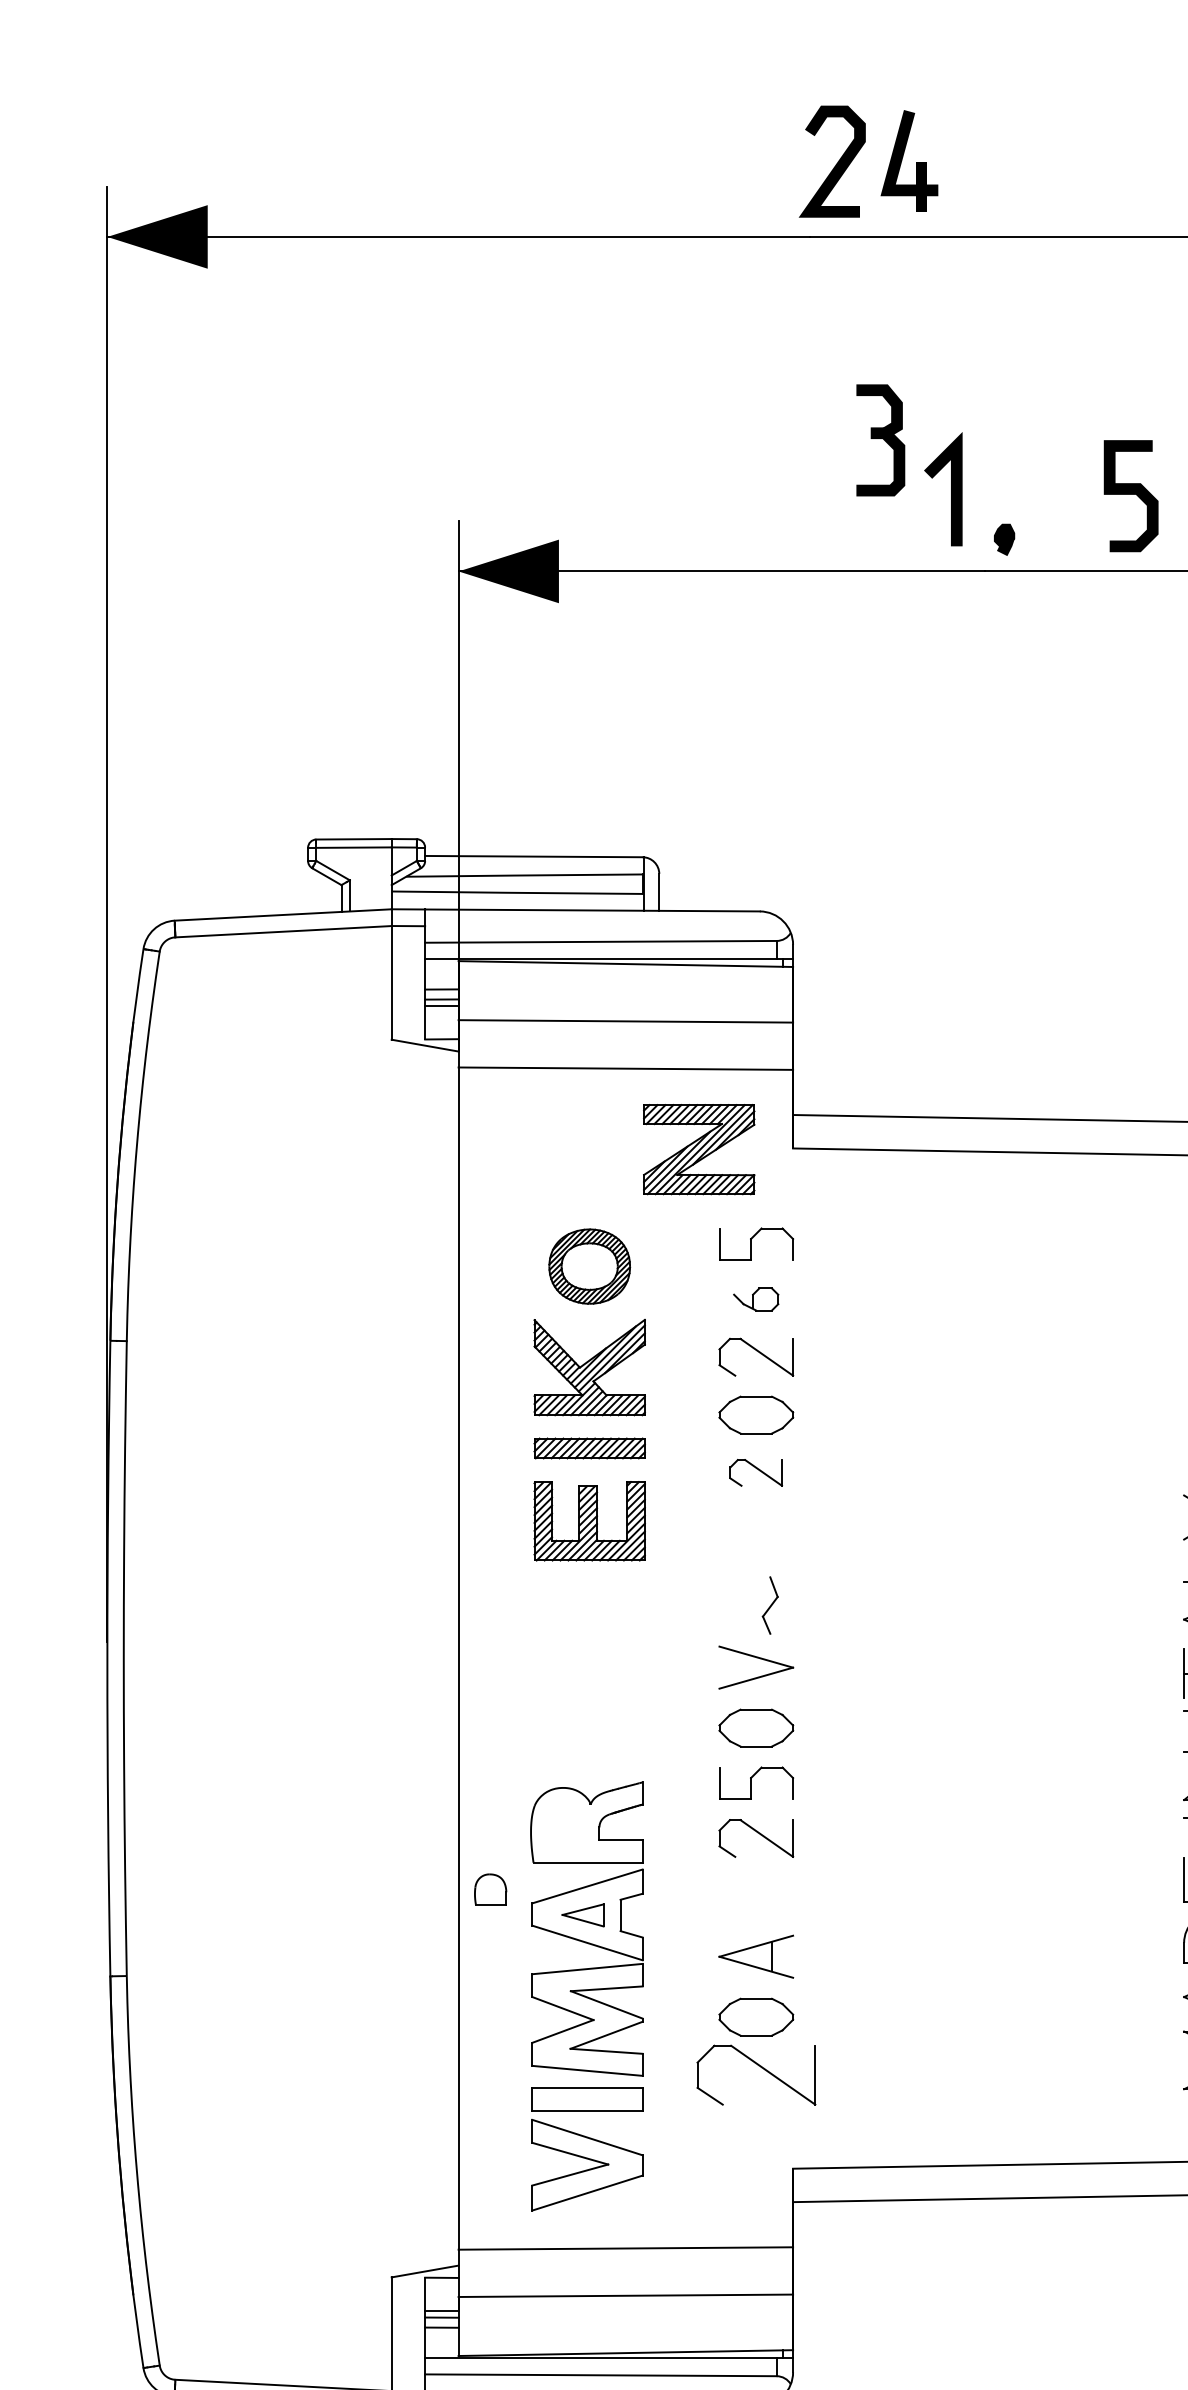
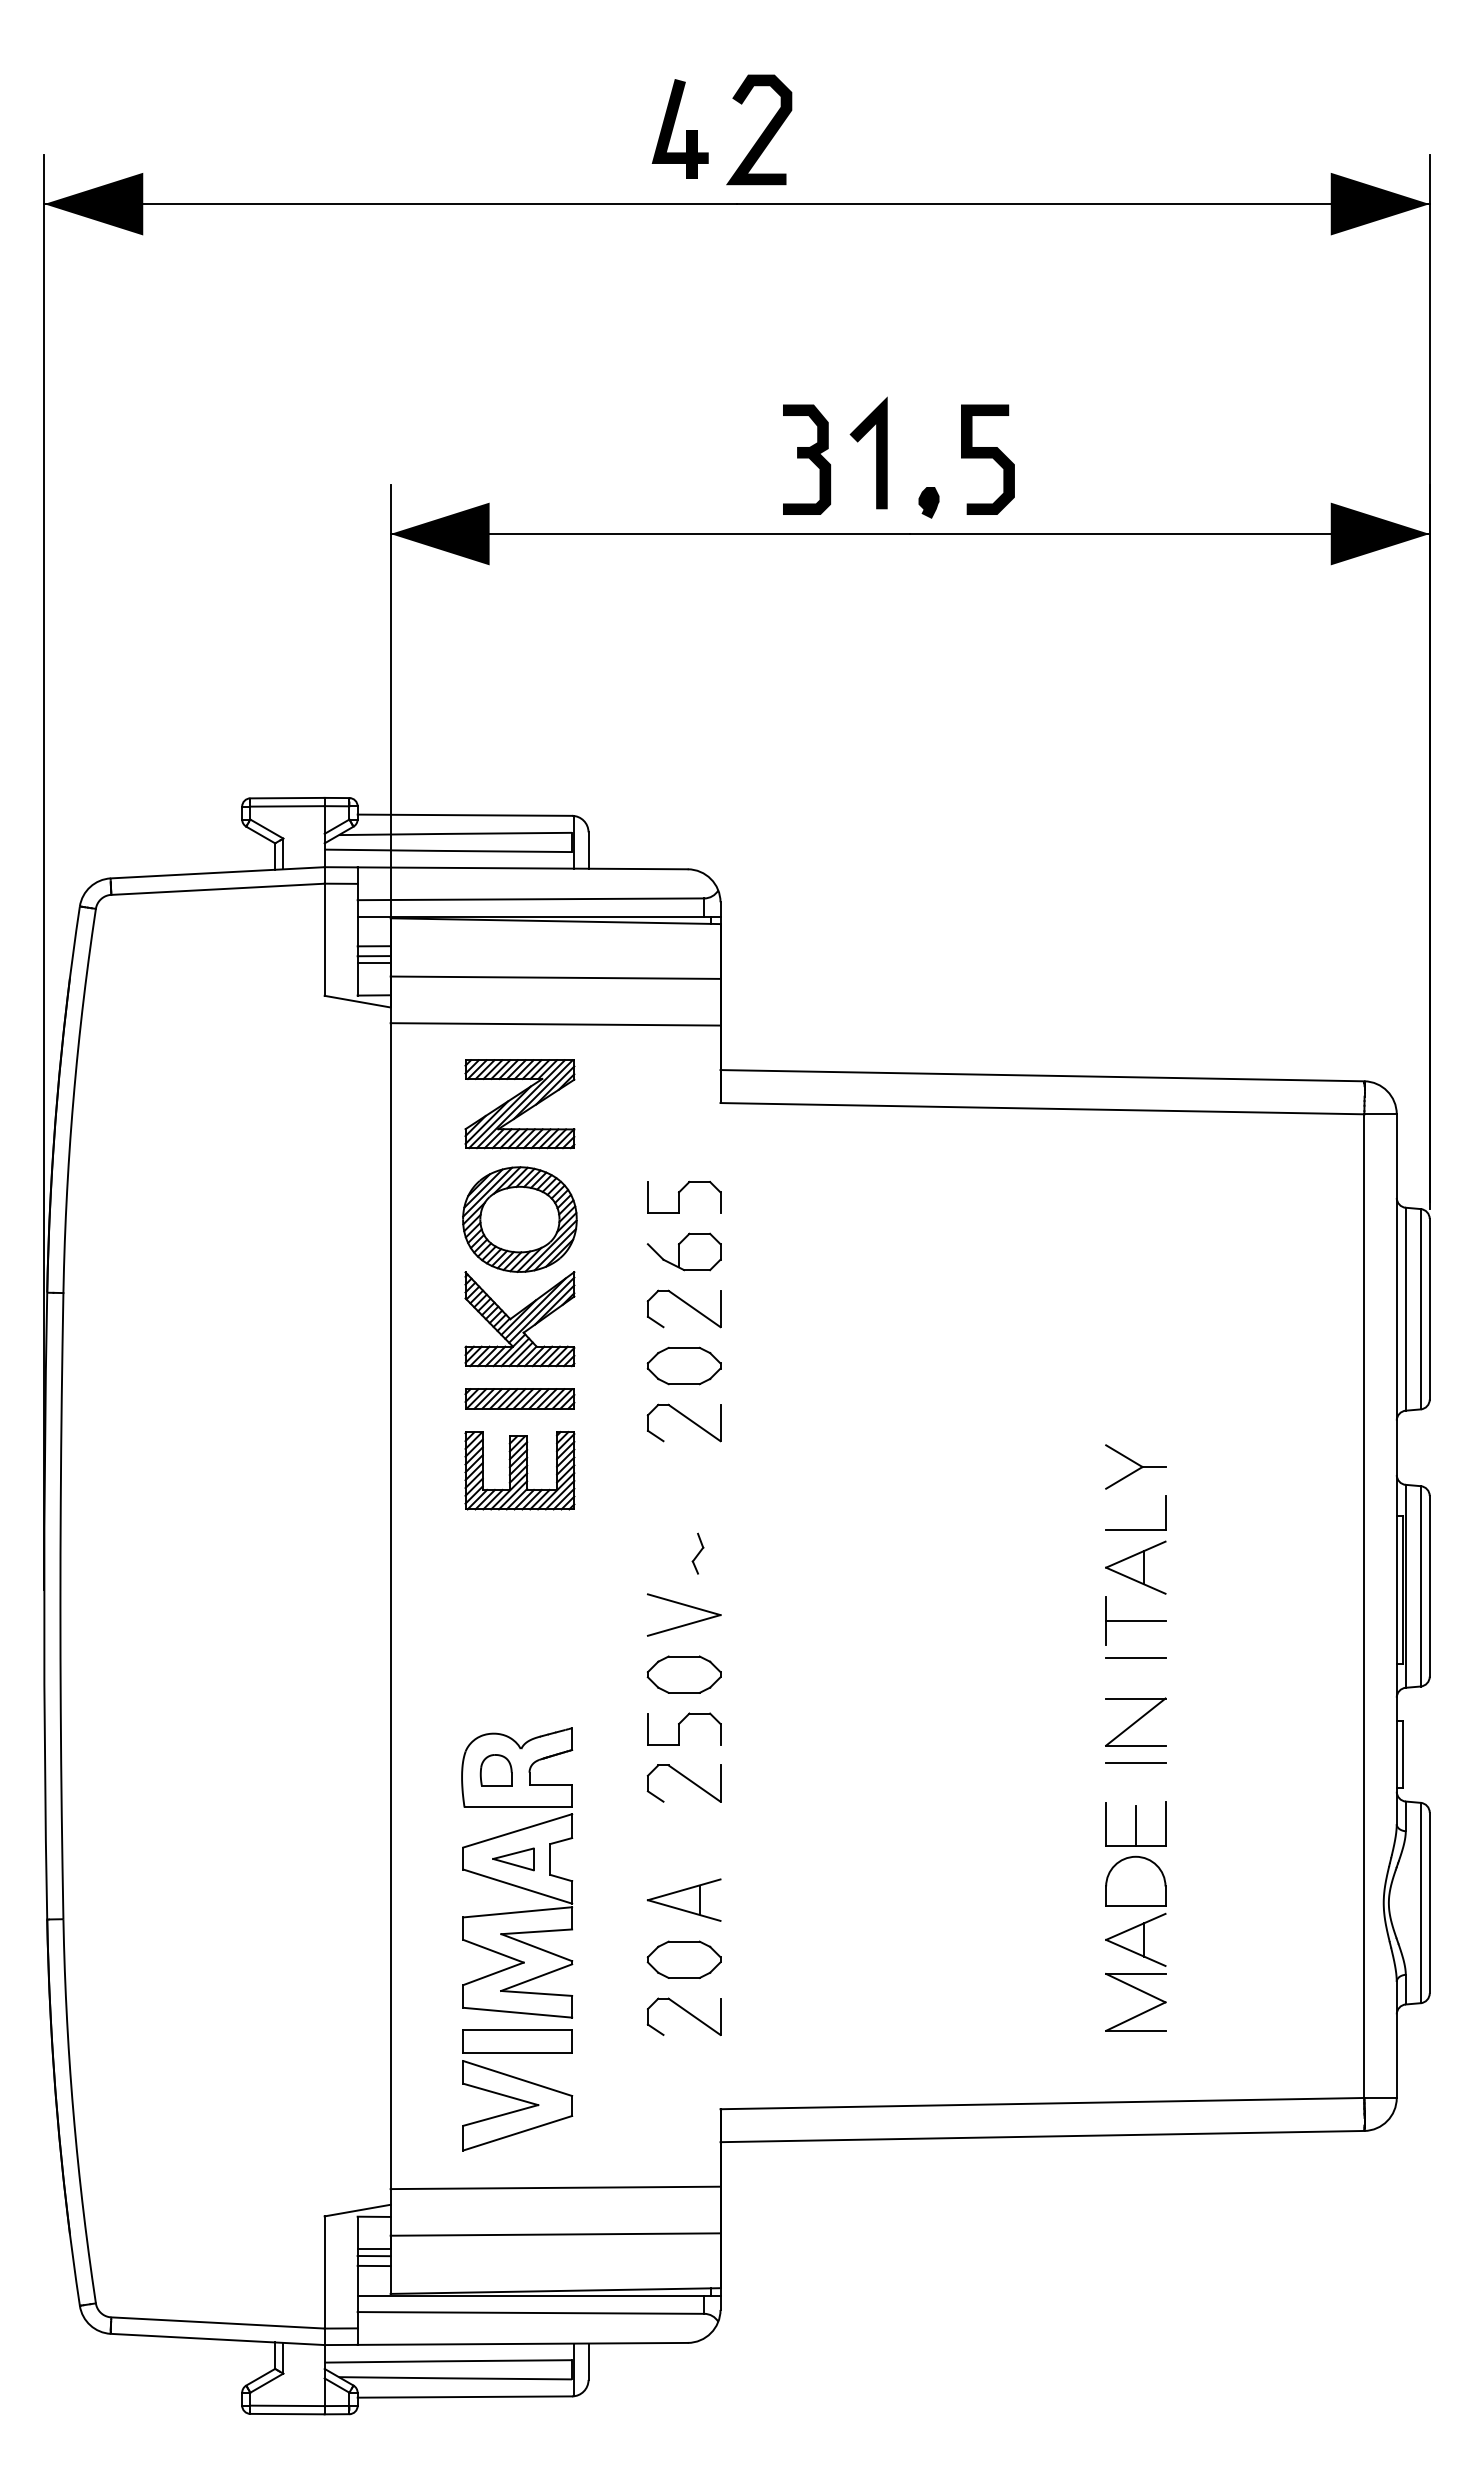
part: (908, 160) -> (679, 128), moved
part: (881, 440) -> (807, 459), moved
curve: (1130, 494) -> (987, 458), moved
part: (698, 1149) -> (519, 1104), moved
part: (589, 1266) -> (519, 1219), size x1.43
part: (755, 1298) -> (683, 1251), size x1.67
part: (755, 1472) -> (683, 1422), size x1.43
part: (769, 1605) -> (697, 1553), size x0.71
part: (489, 1890) -> (495, 1770), moved
part: (755, 2074) -> (683, 2016), size x0.62

